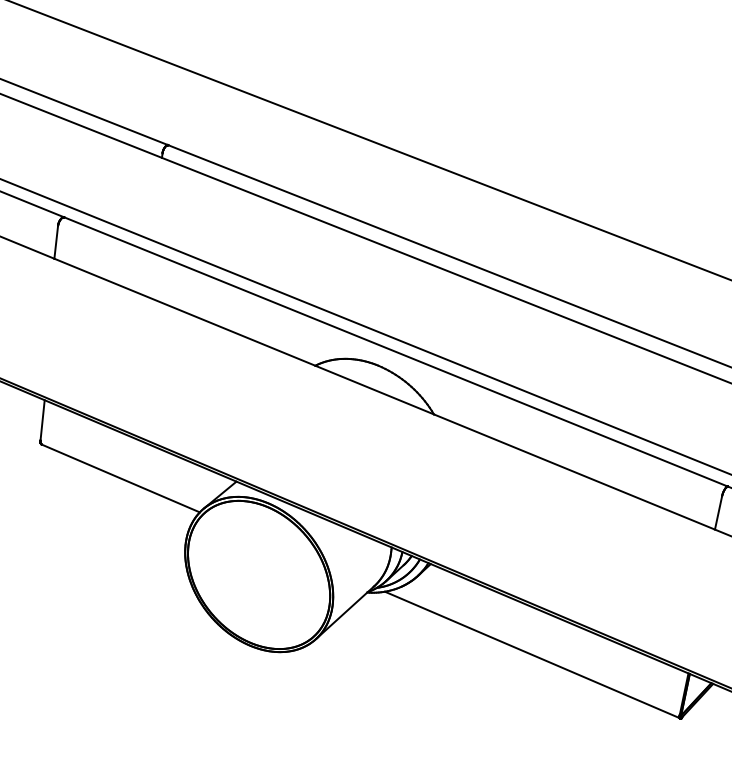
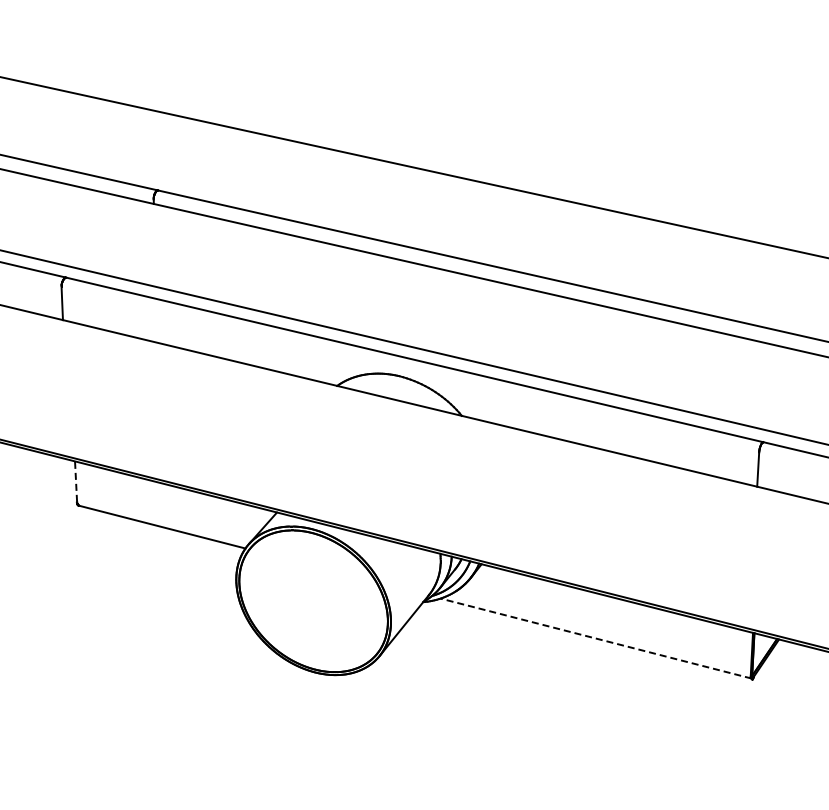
line: (43, 420) -> (76, 481), solid -> dashed
line: (532, 655) -> (596, 638), solid -> dashed

